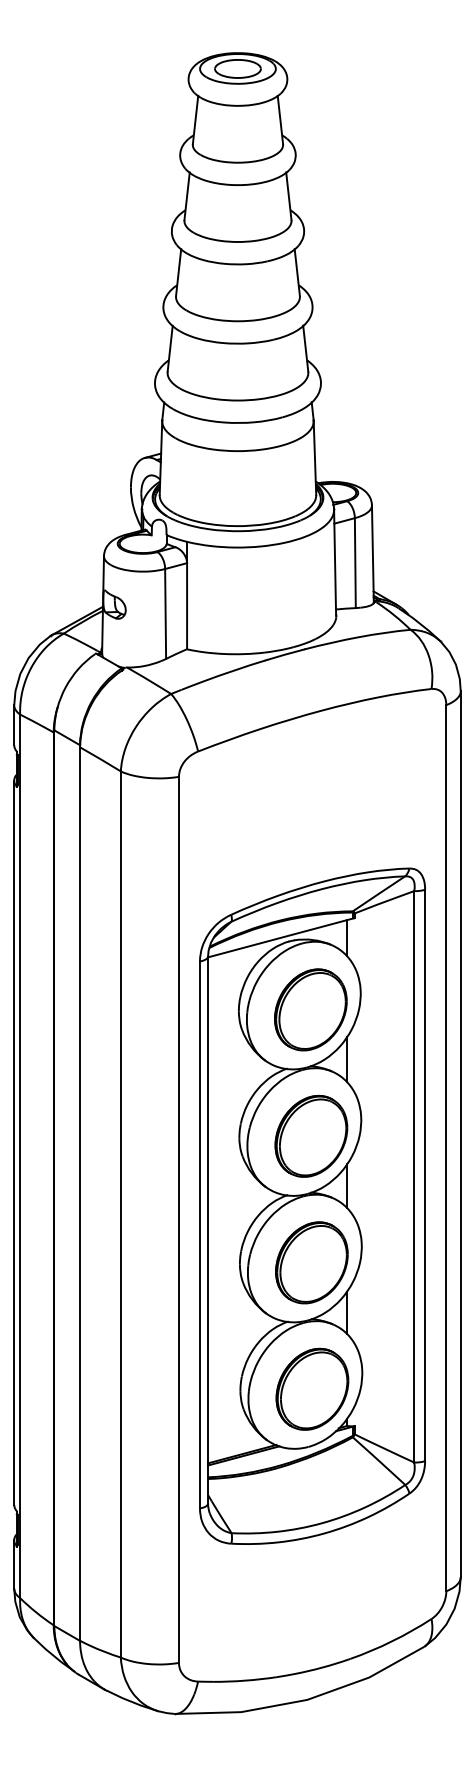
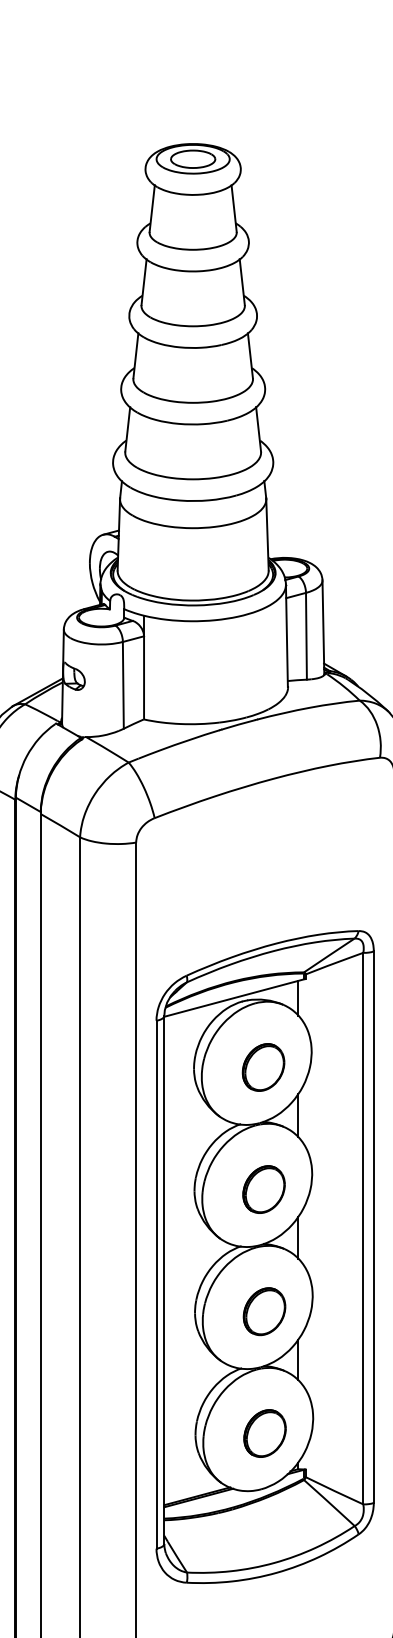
part: (310, 1009) -> (263, 1067), size x0.6
part: (311, 1136) -> (264, 1189), size x0.6
part: (311, 1262) -> (264, 1311), size x0.6
part: (312, 1388) -> (265, 1432), size x0.6

